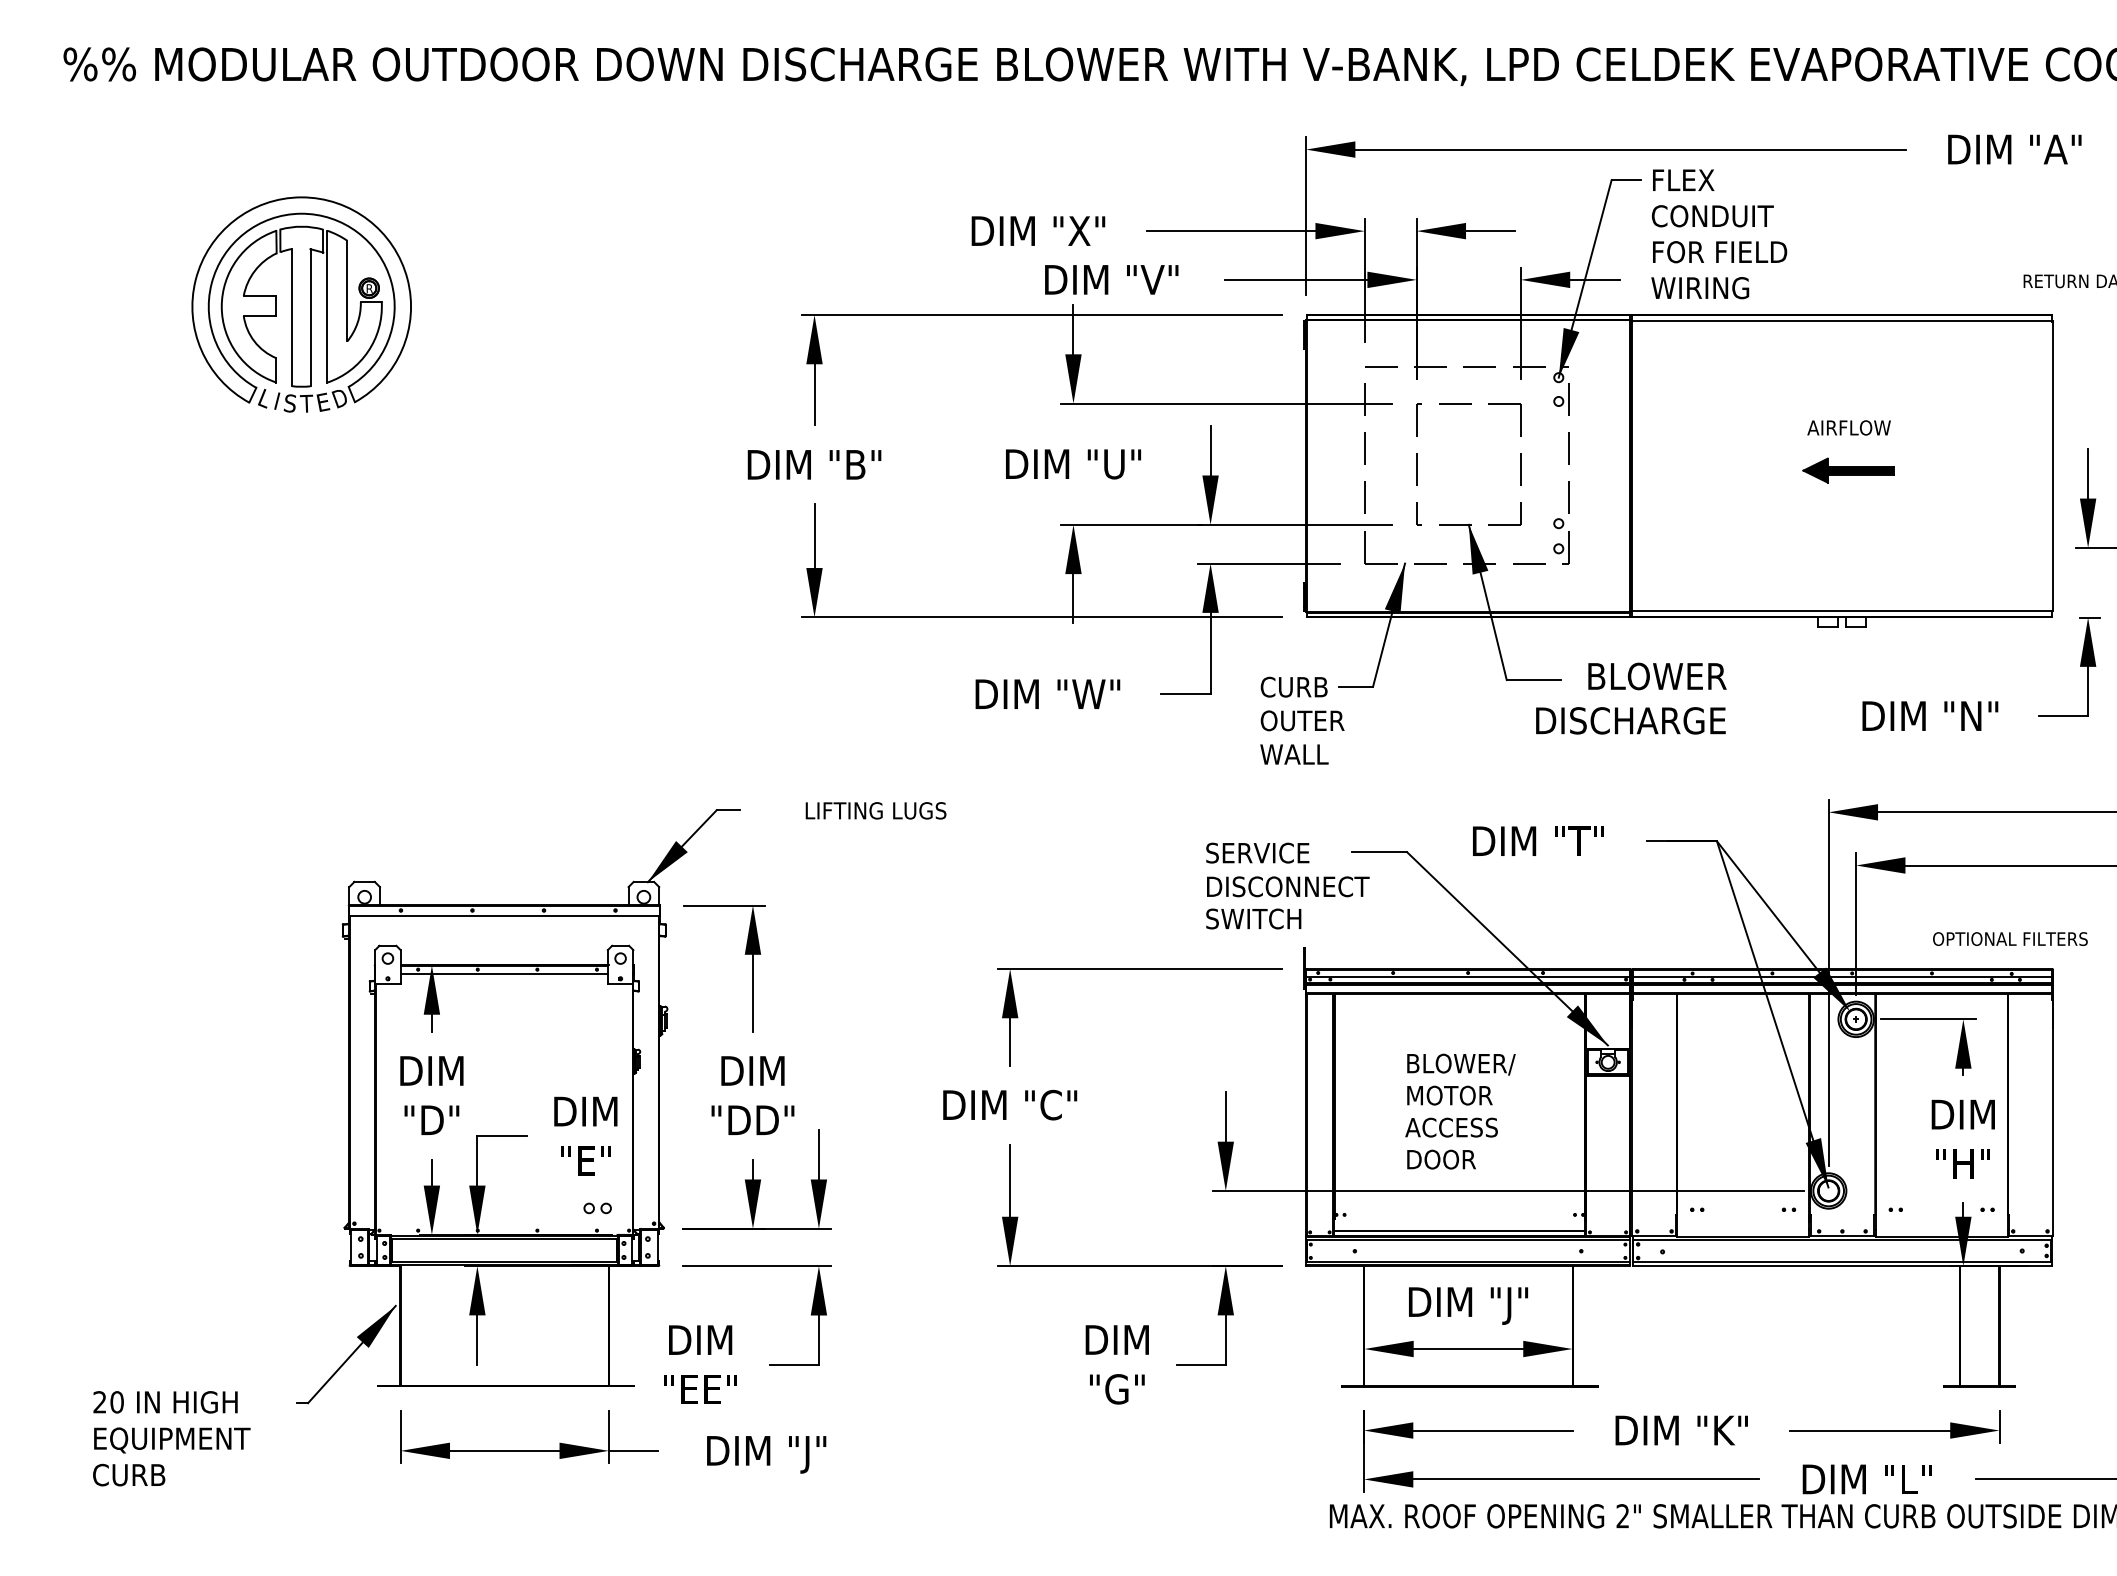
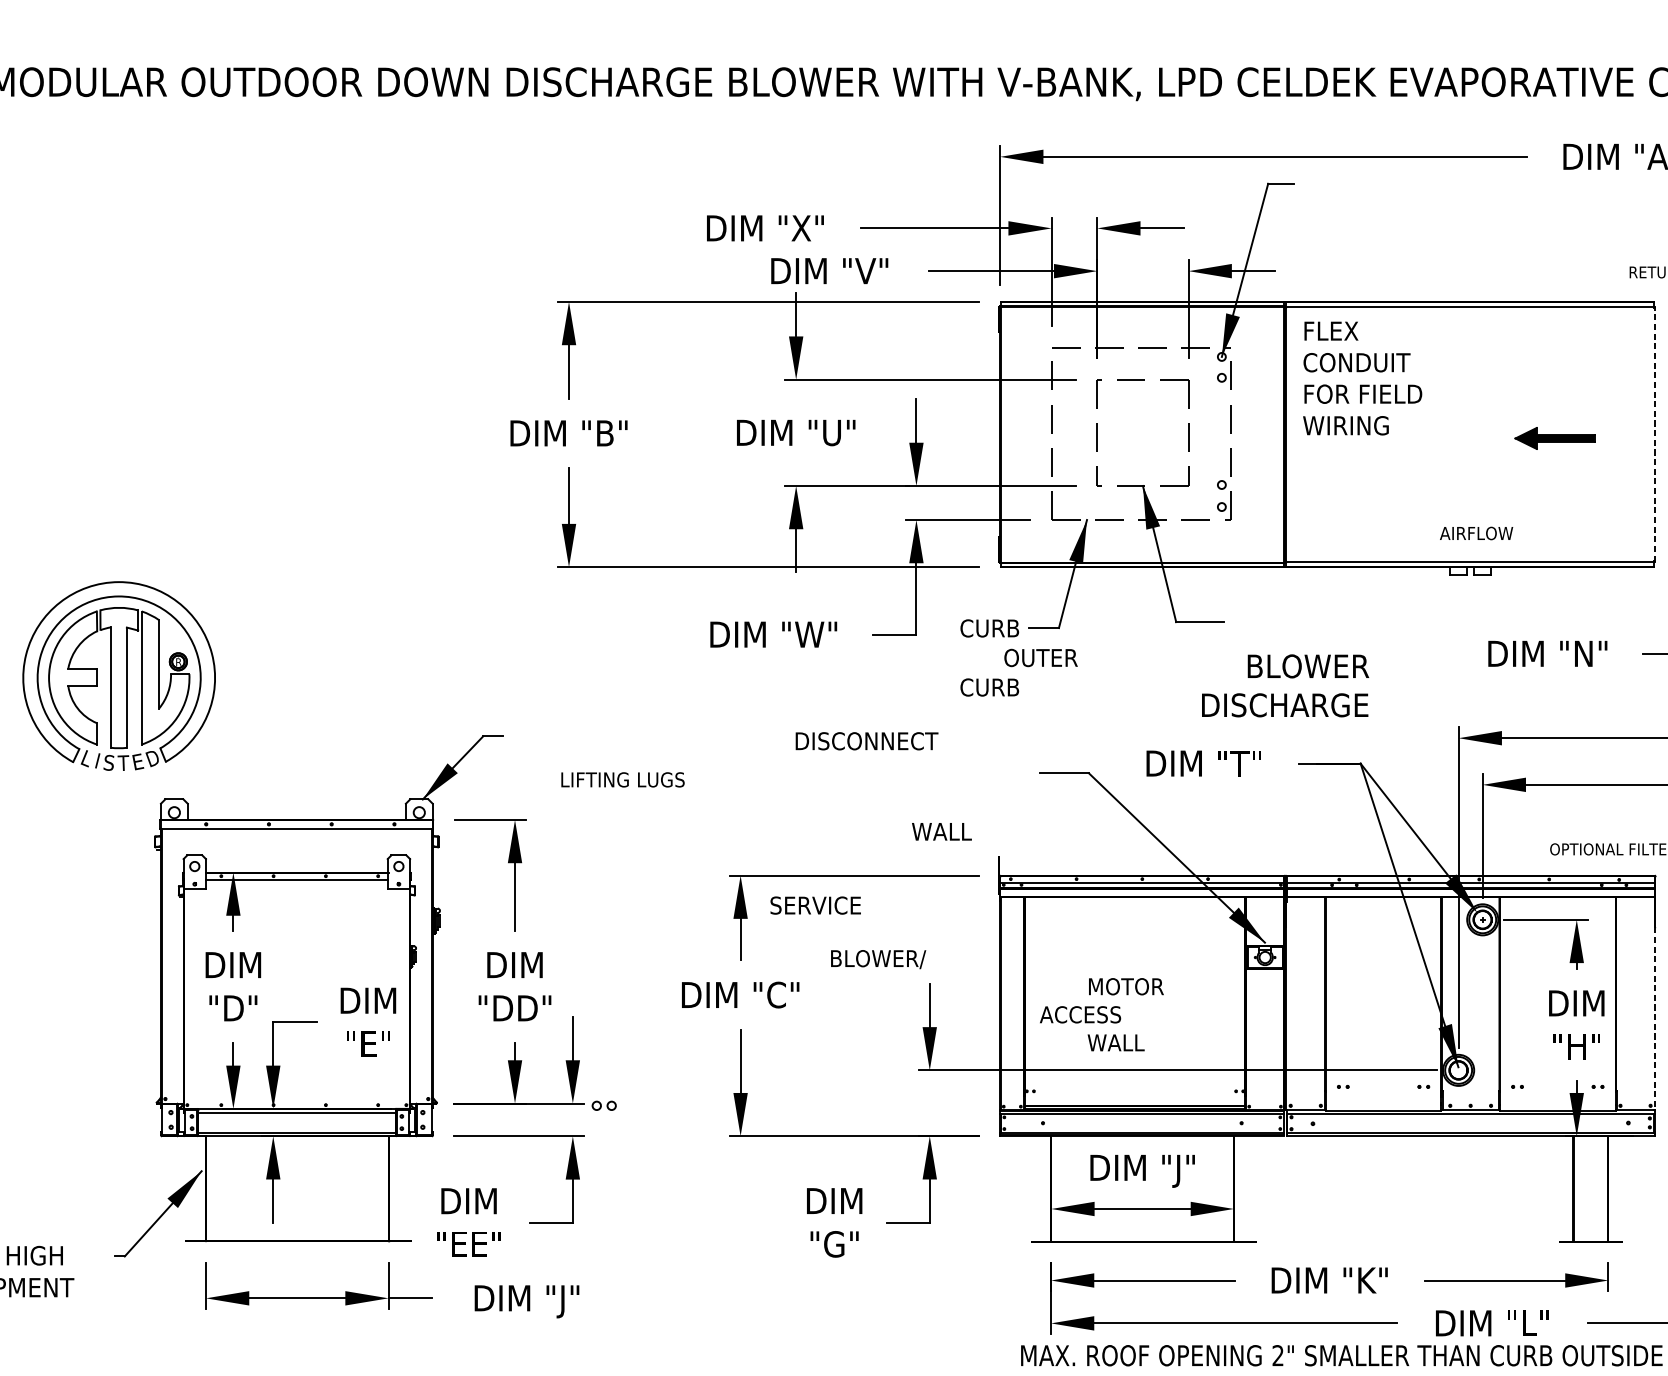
text: (1719, 234) -> (1362, 378), moved
part: (301, 304) -> (118, 676), moved
text: (1848, 427) -> (1476, 533), moved
line: (2052, 466) -> (1654, 434), solid -> dashed
part: (1848, 470) -> (1554, 438), moved
text: (1631, 698) -> (1285, 685), moved
text: (1302, 720) -> (1040, 657), moved
text: (1294, 754) -> (990, 687), WALL -> CURB
text: (875, 810) -> (622, 779), moved
text: (1257, 852) -> (815, 905), moved
text: (1288, 886) -> (867, 740), moved
text: (1253, 918) -> (954, 831), SWITCH -> WALL
text: (1461, 1064) -> (878, 959), moved
text: (1451, 1127) -> (1080, 1014), moved
line: (2052, 1132) -> (1654, 1019), solid -> dashed
text: (1440, 1159) -> (1118, 1042), DOOR -> WALL
part: (597, 1208) -> (604, 1105), moved

